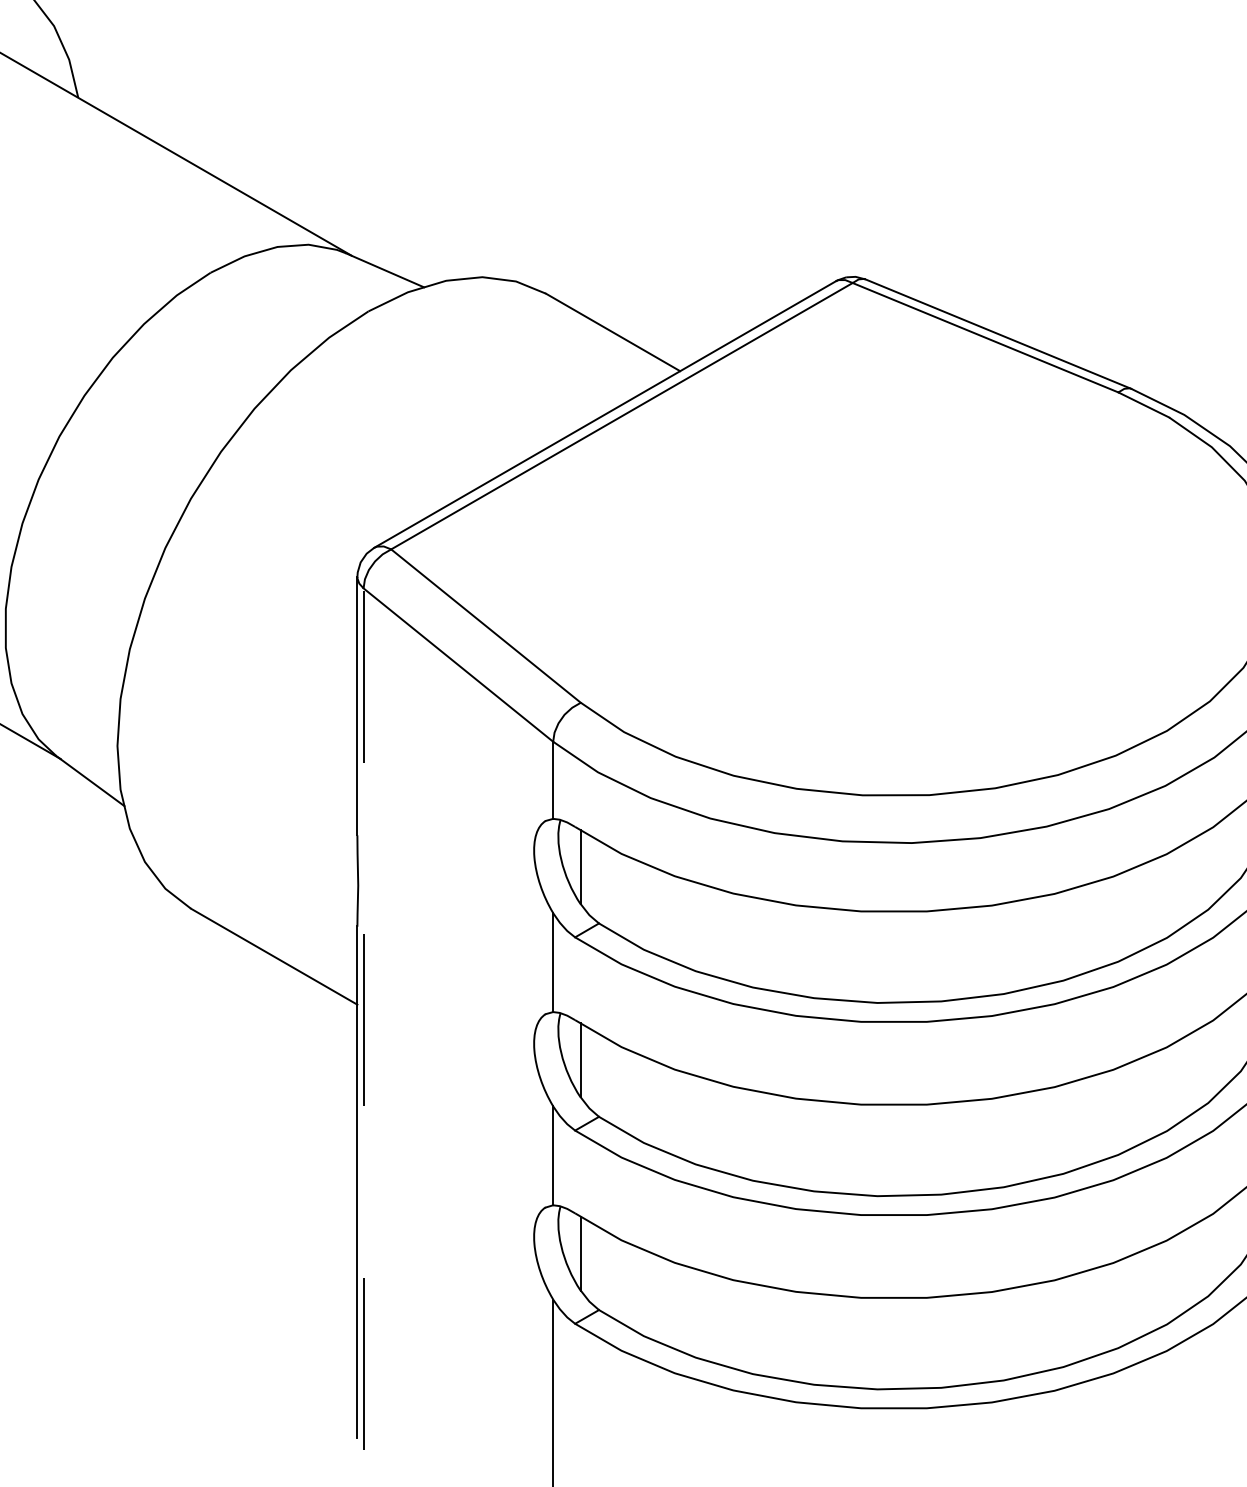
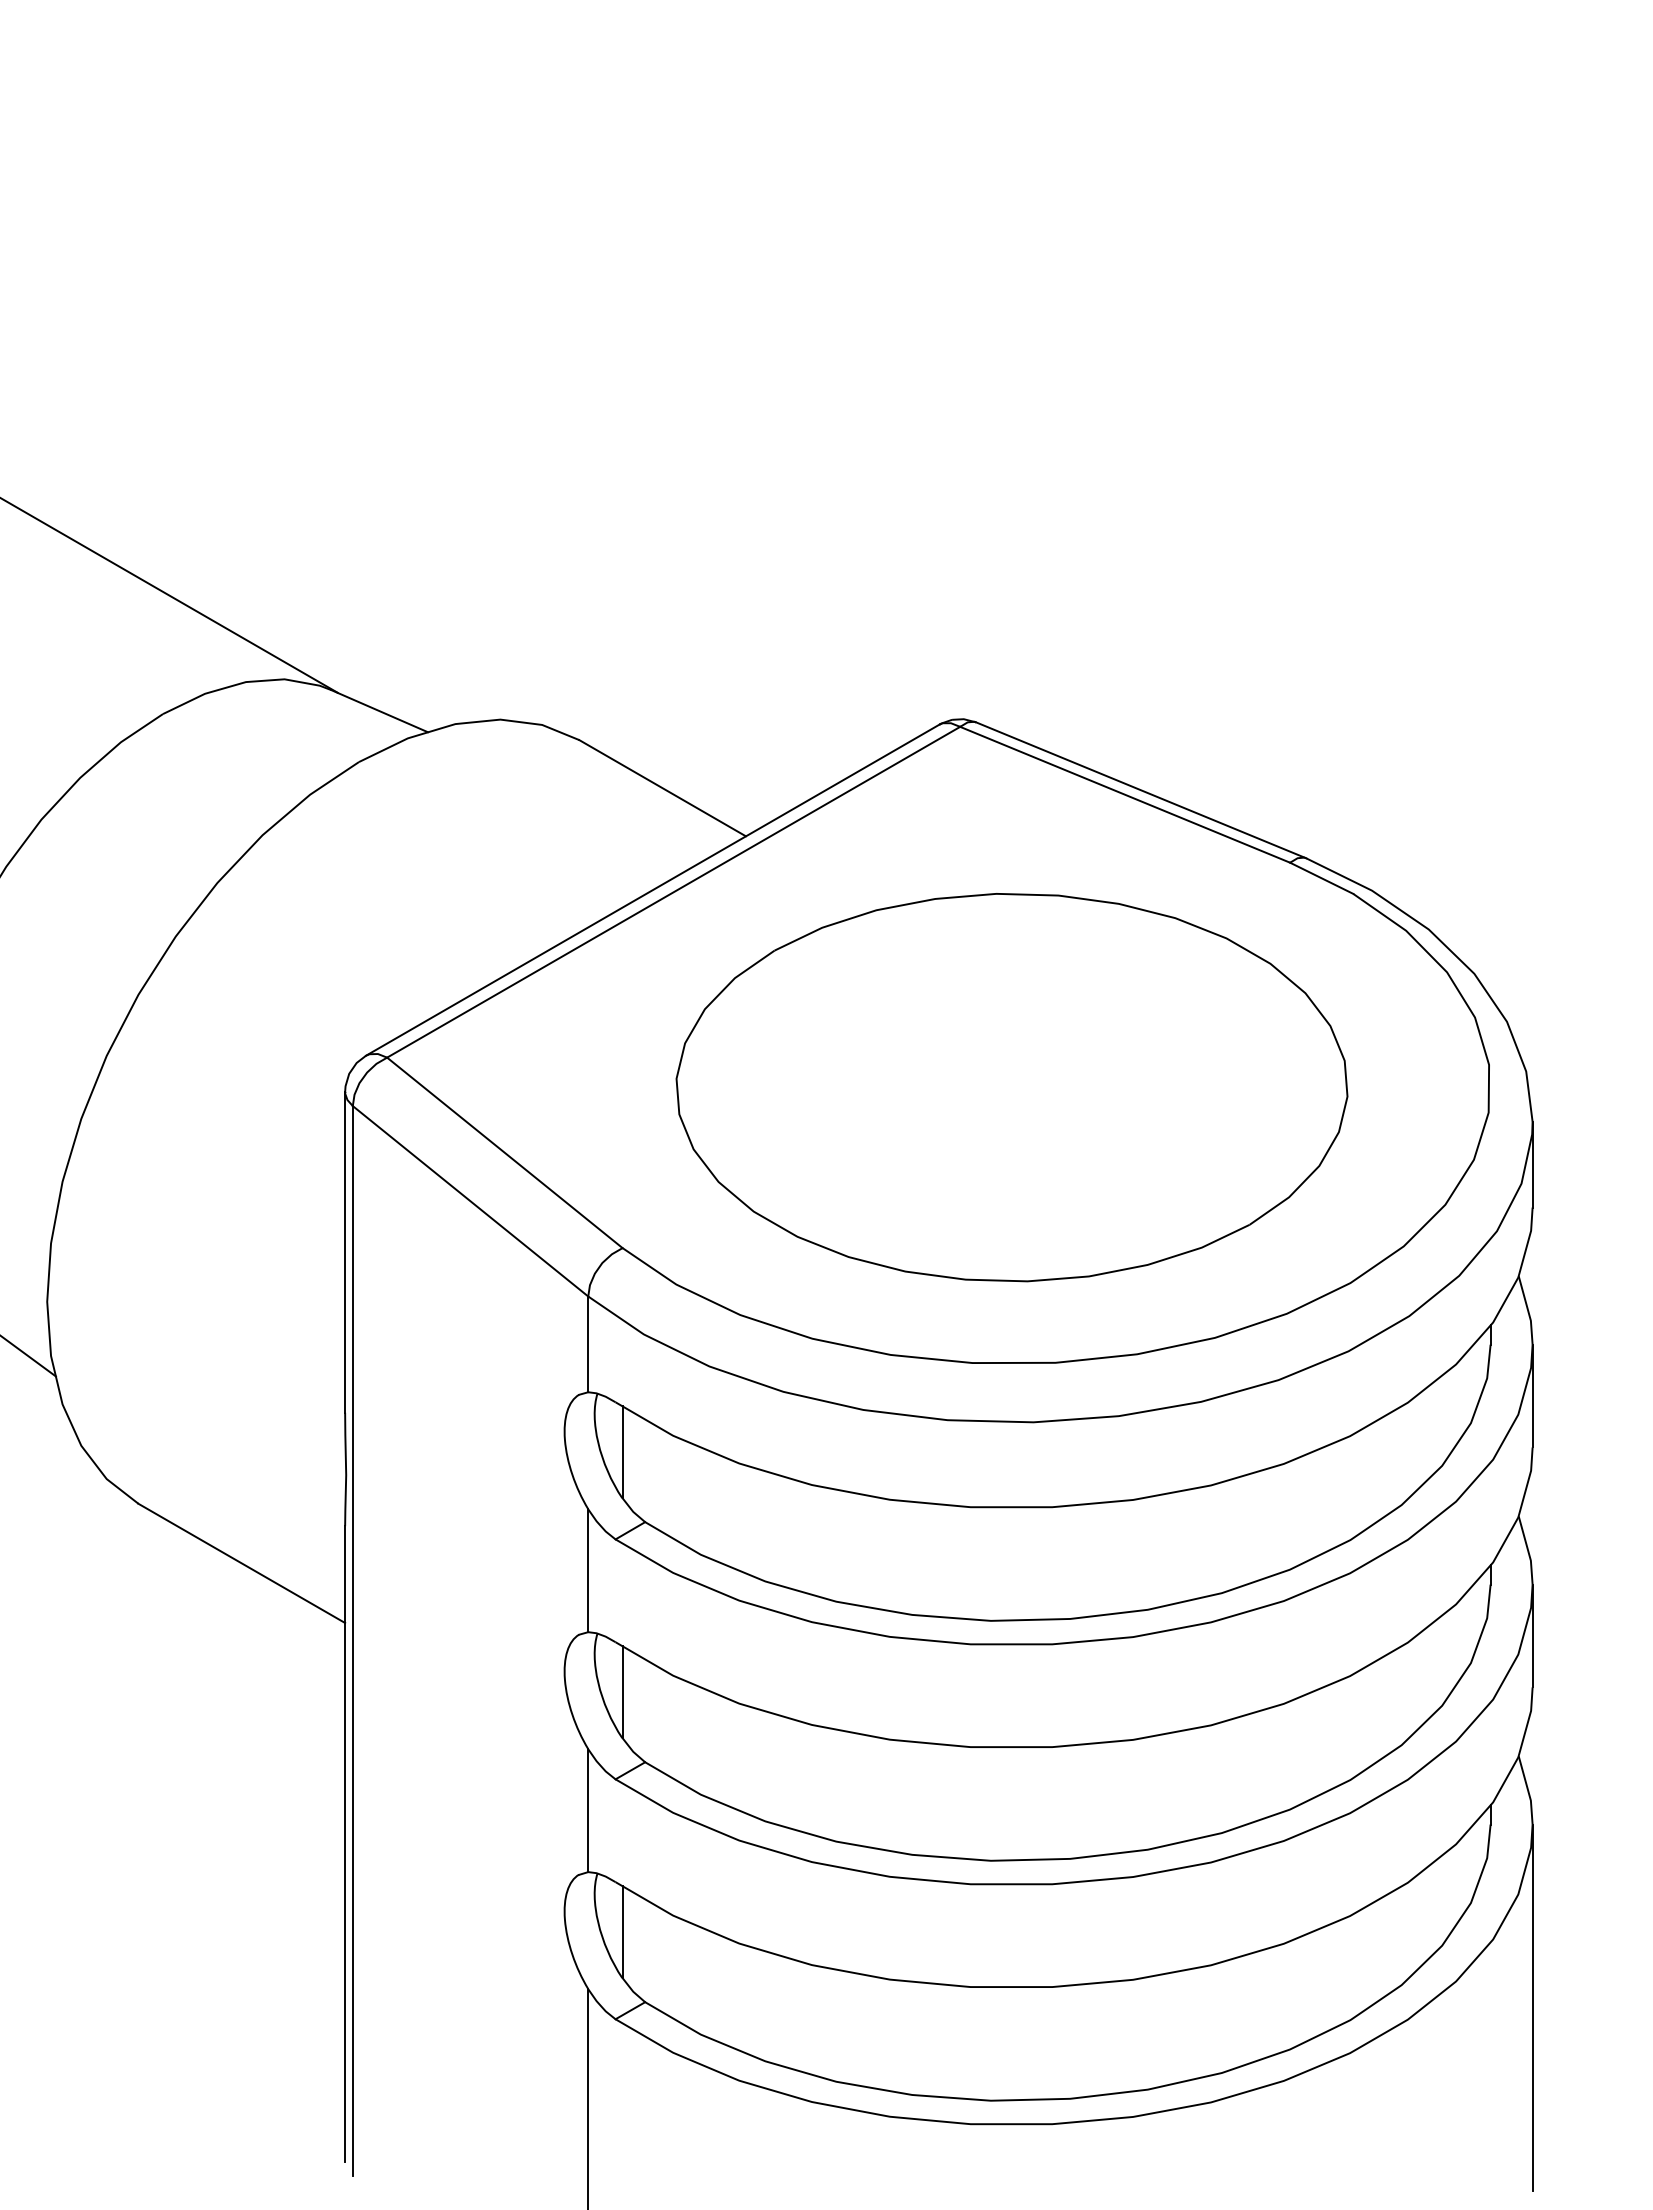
part: (894, 573) -> (1011, 1087), added
line: (363, 1018) -> (352, 1640), dashed -> solid

